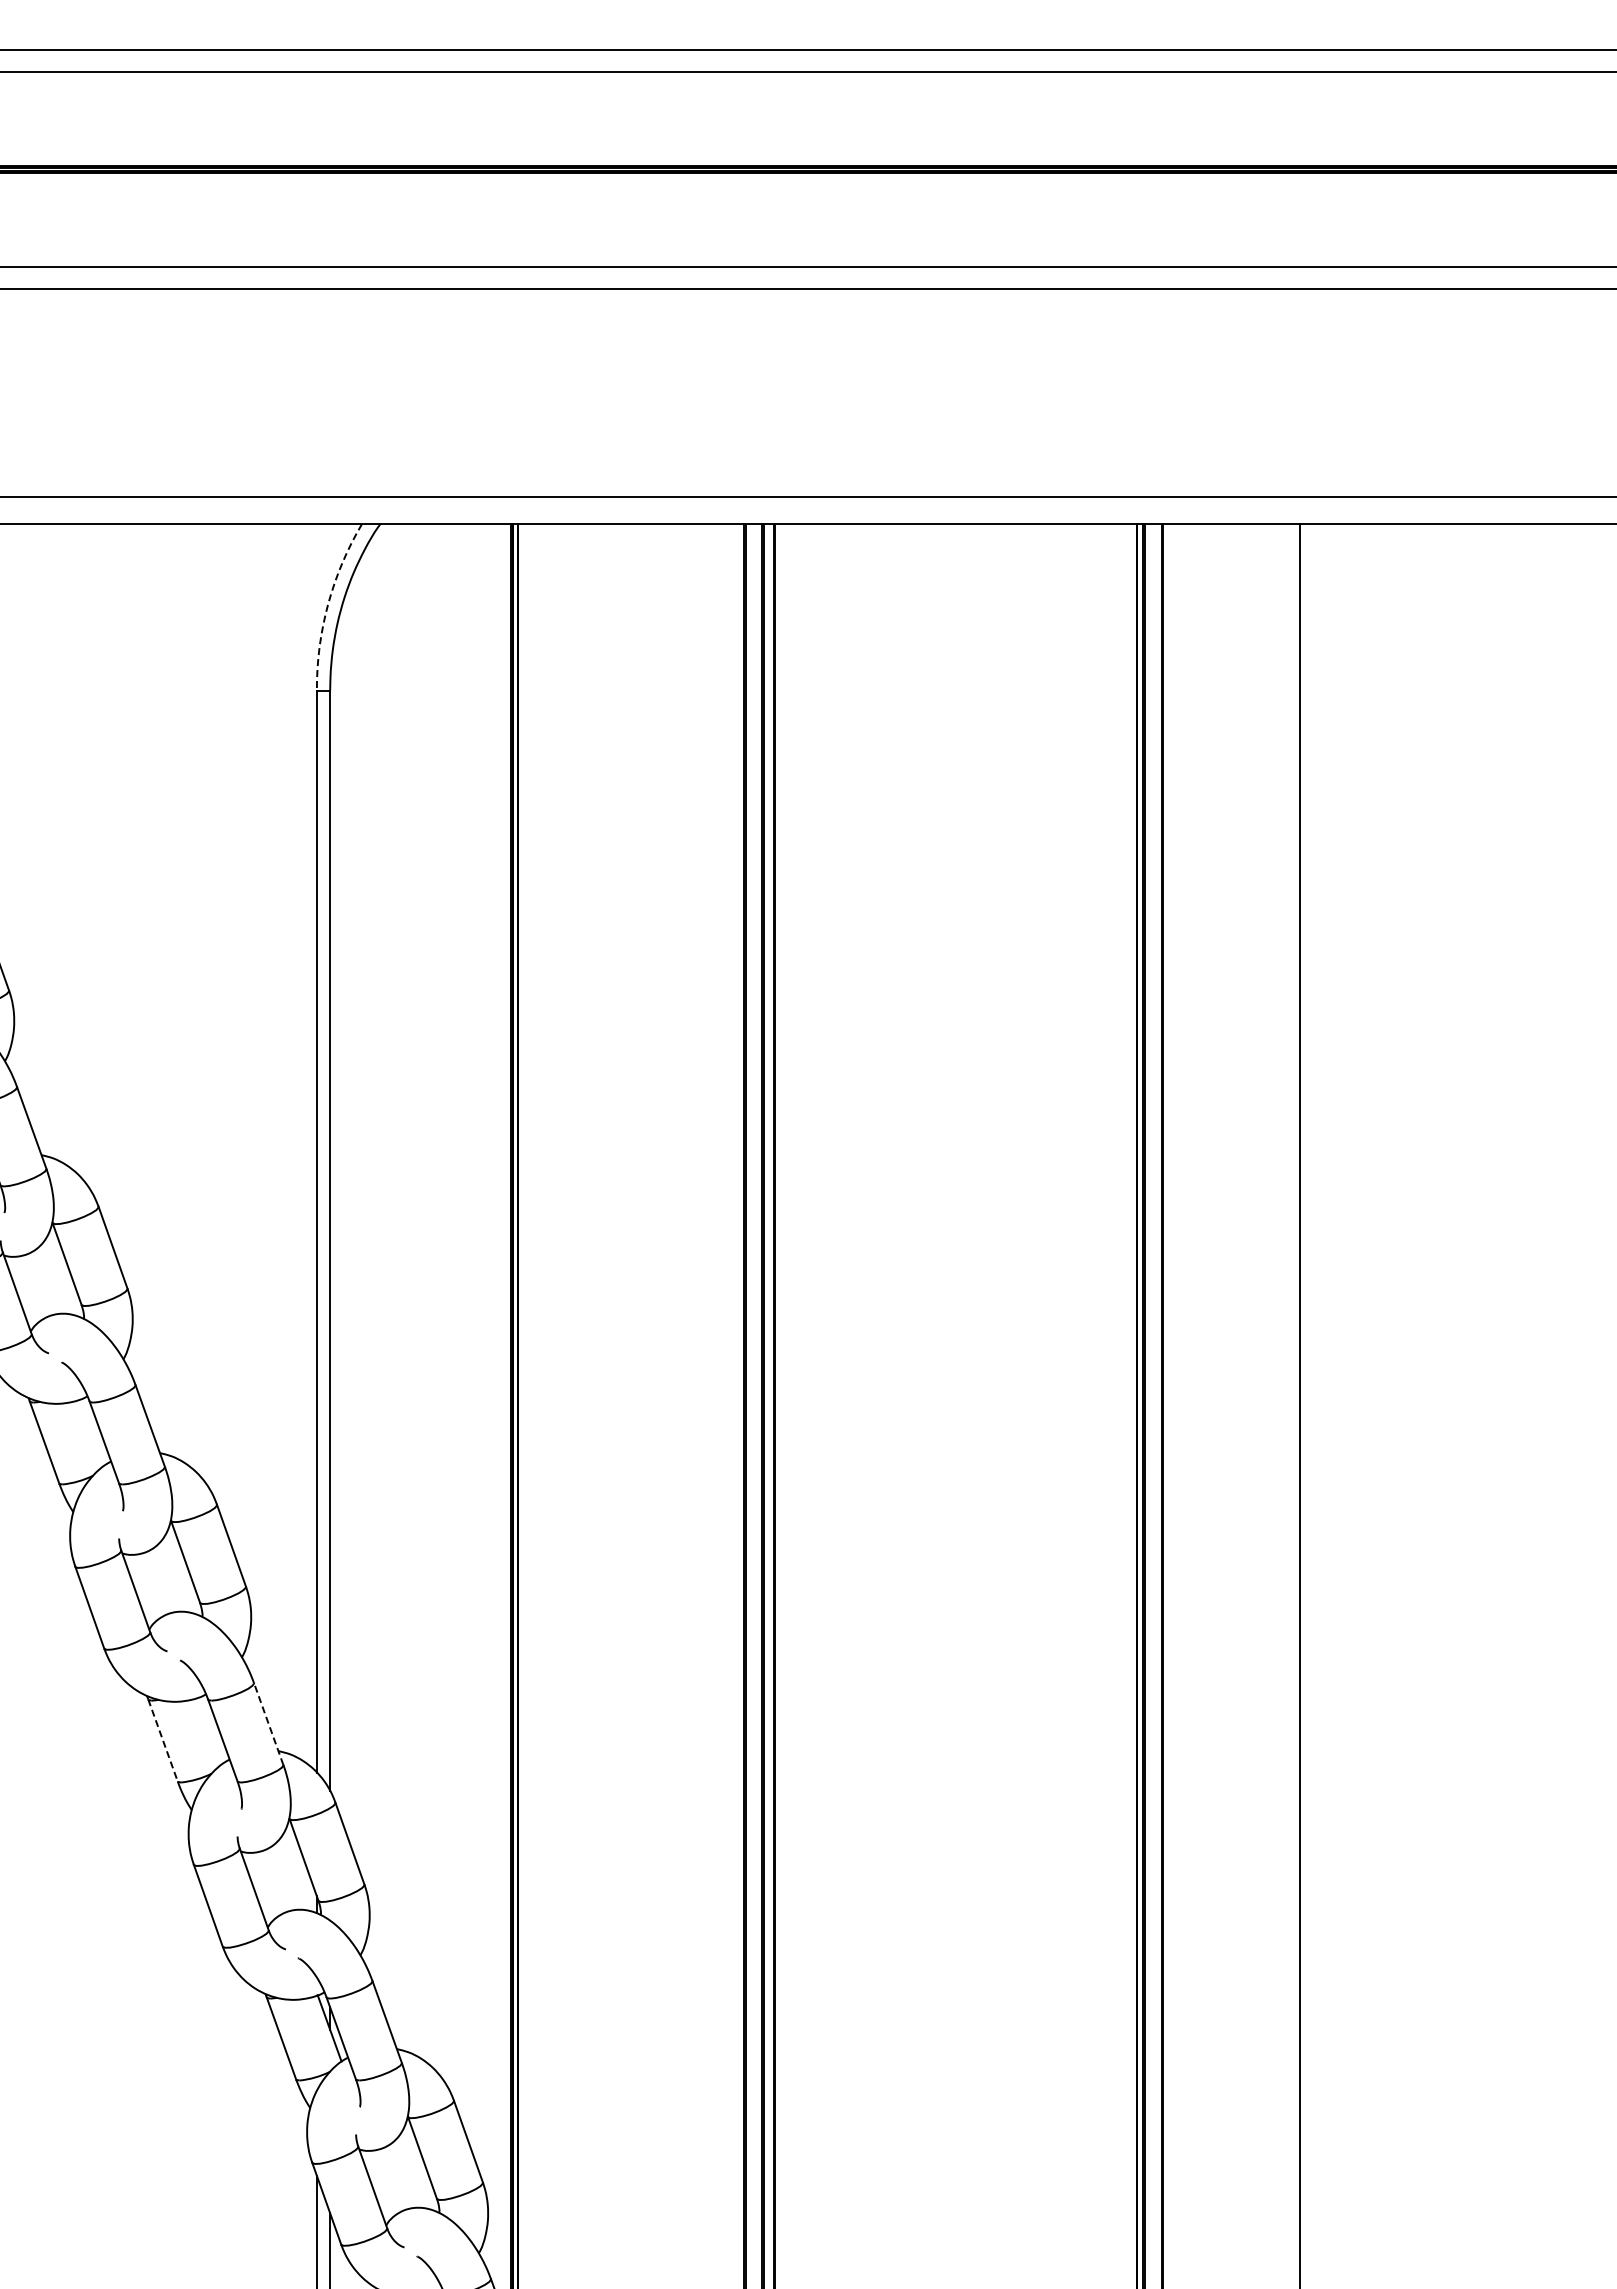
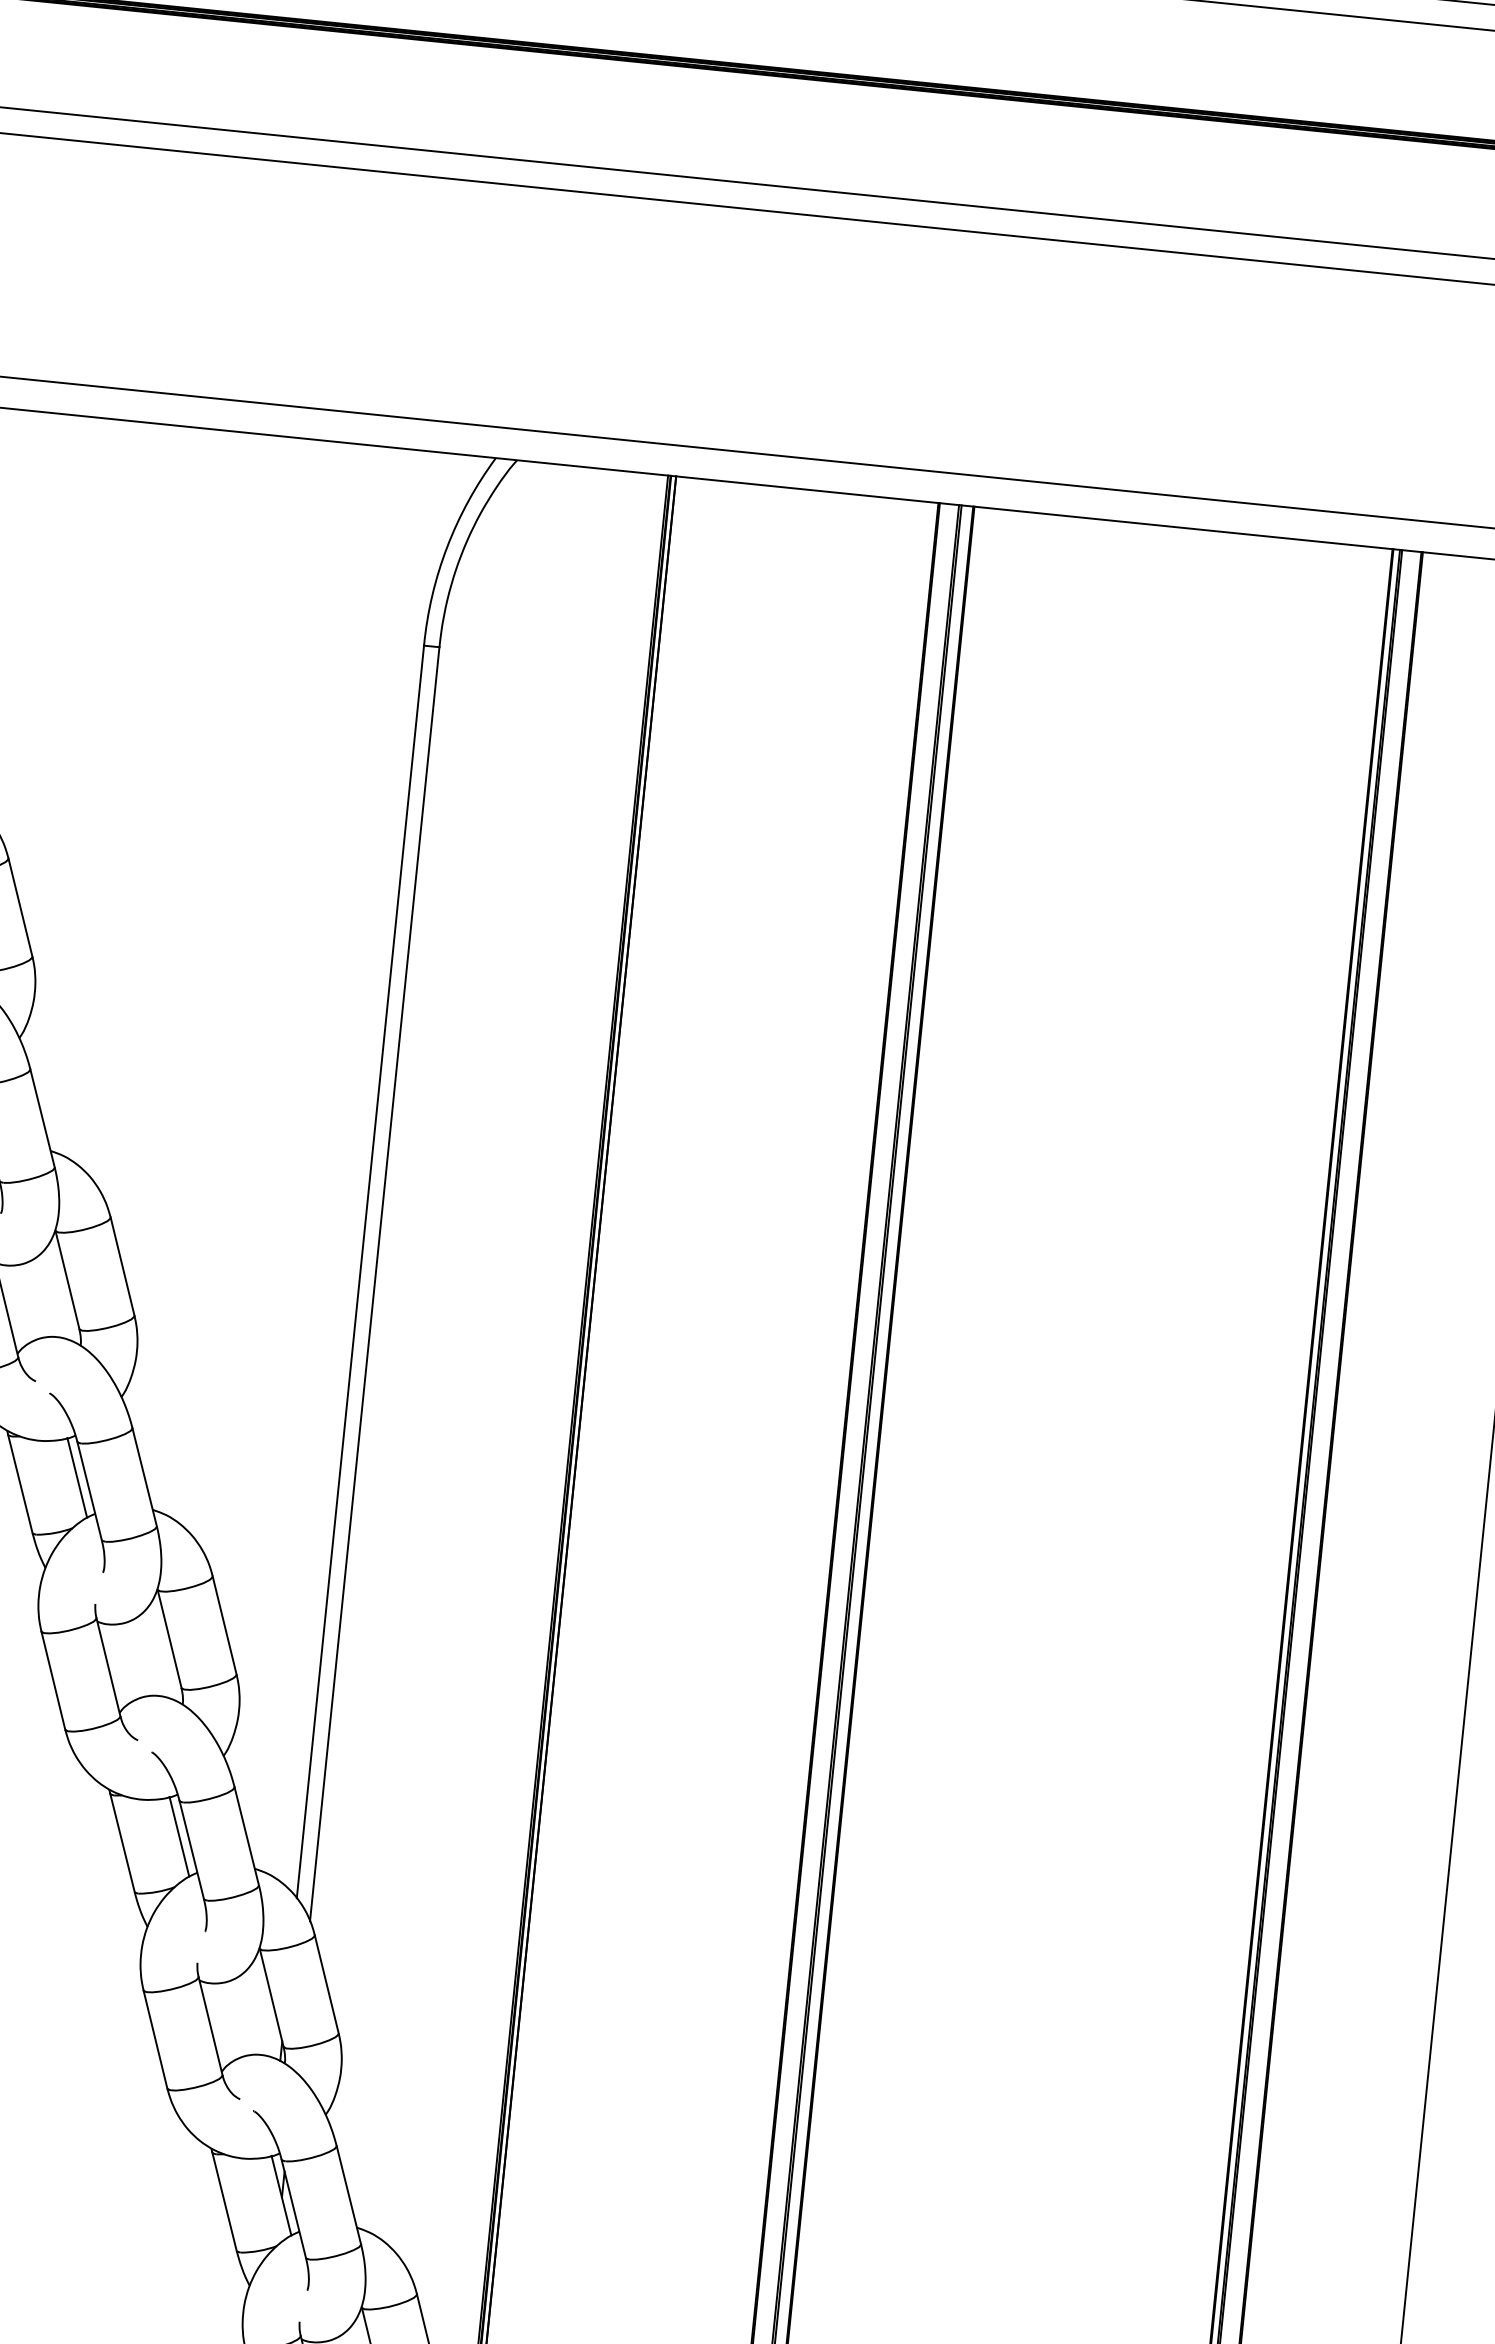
arc: (328, 604) -> (447, 547), dashed -> solid
line: (92, 1432) -> (77, 1478), added
line: (268, 1723) -> (246, 1835), dashed -> solid
line: (211, 1730) -> (179, 1837), added
line: (163, 1740) -> (123, 1842), dashed -> solid

